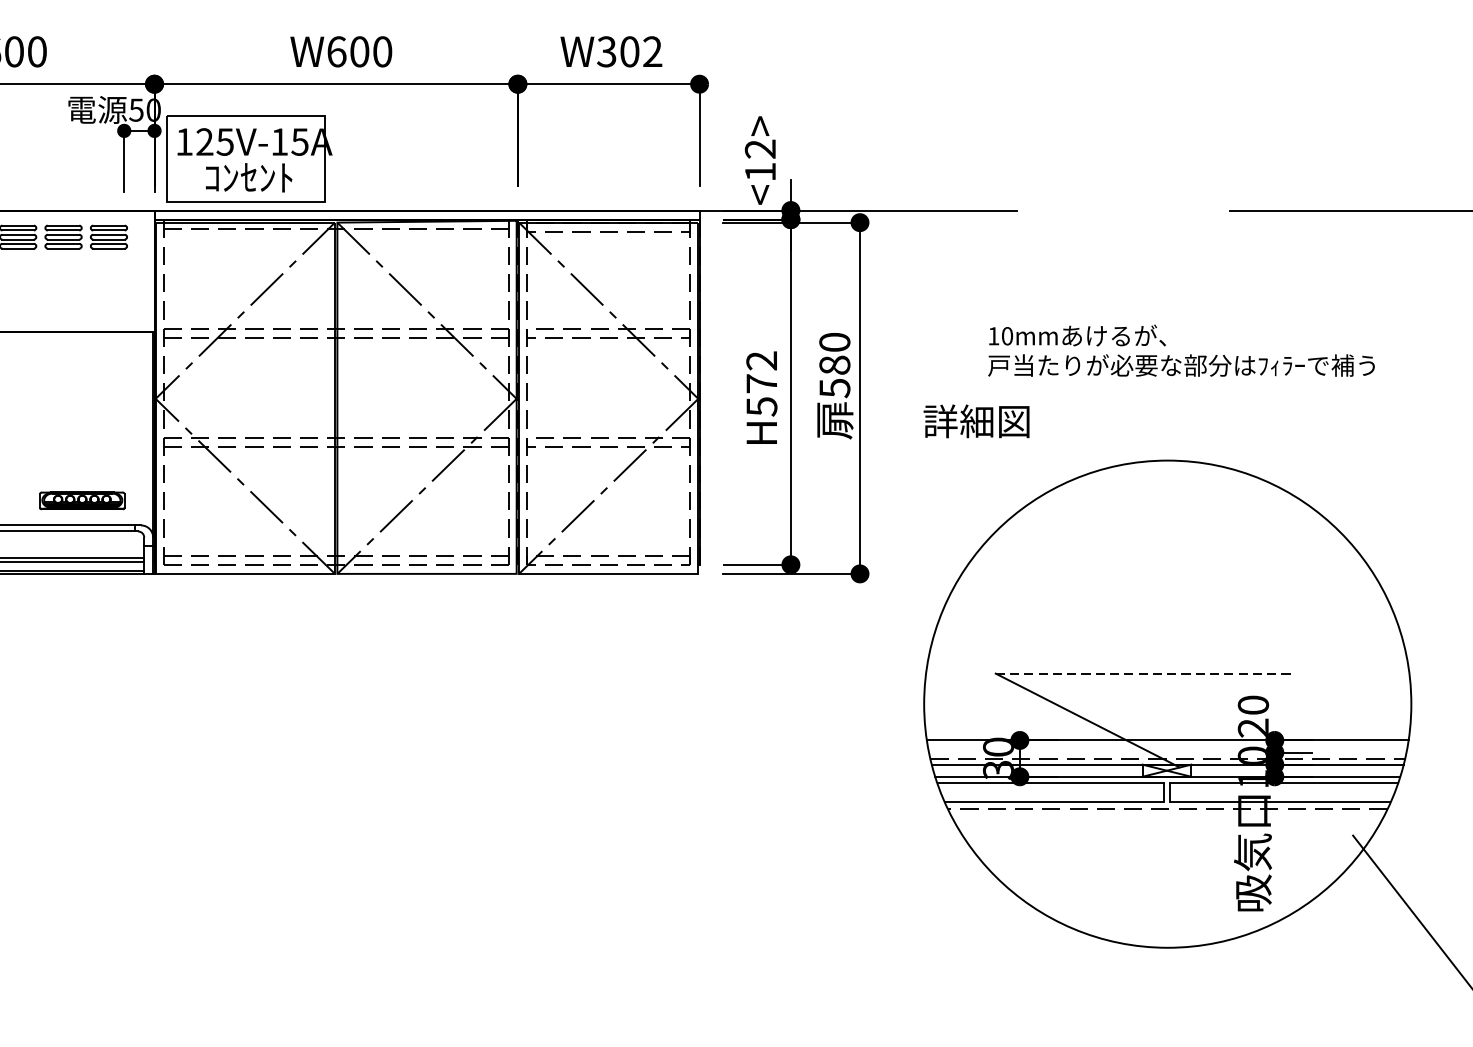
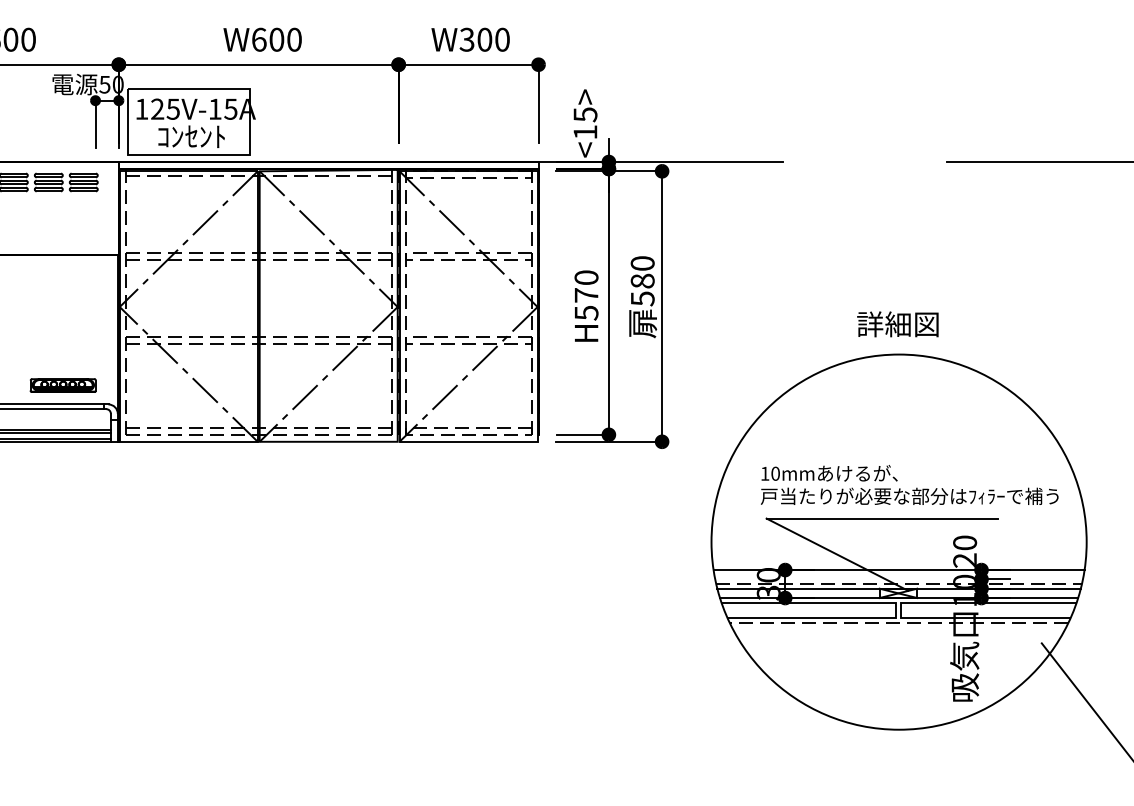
text: (652, 51) -> (502, 39), W302 -> W300
text: (760, 148) -> (585, 114), <12> -> <15>
text: (1181, 350) -> (909, 484), moved
text: (761, 360) -> (586, 277), H572 -> H570
text: (976, 421) -> (897, 324), moved
line: (1146, 673) -> (882, 518), dashed -> solid

